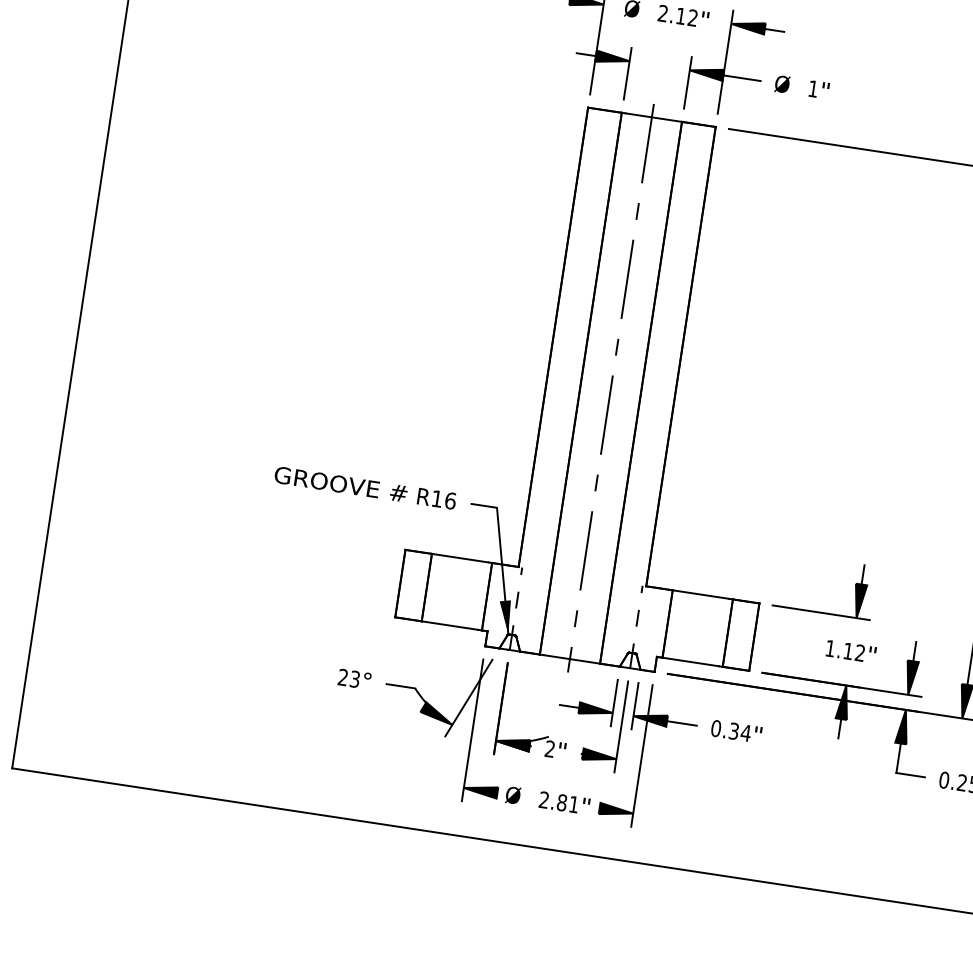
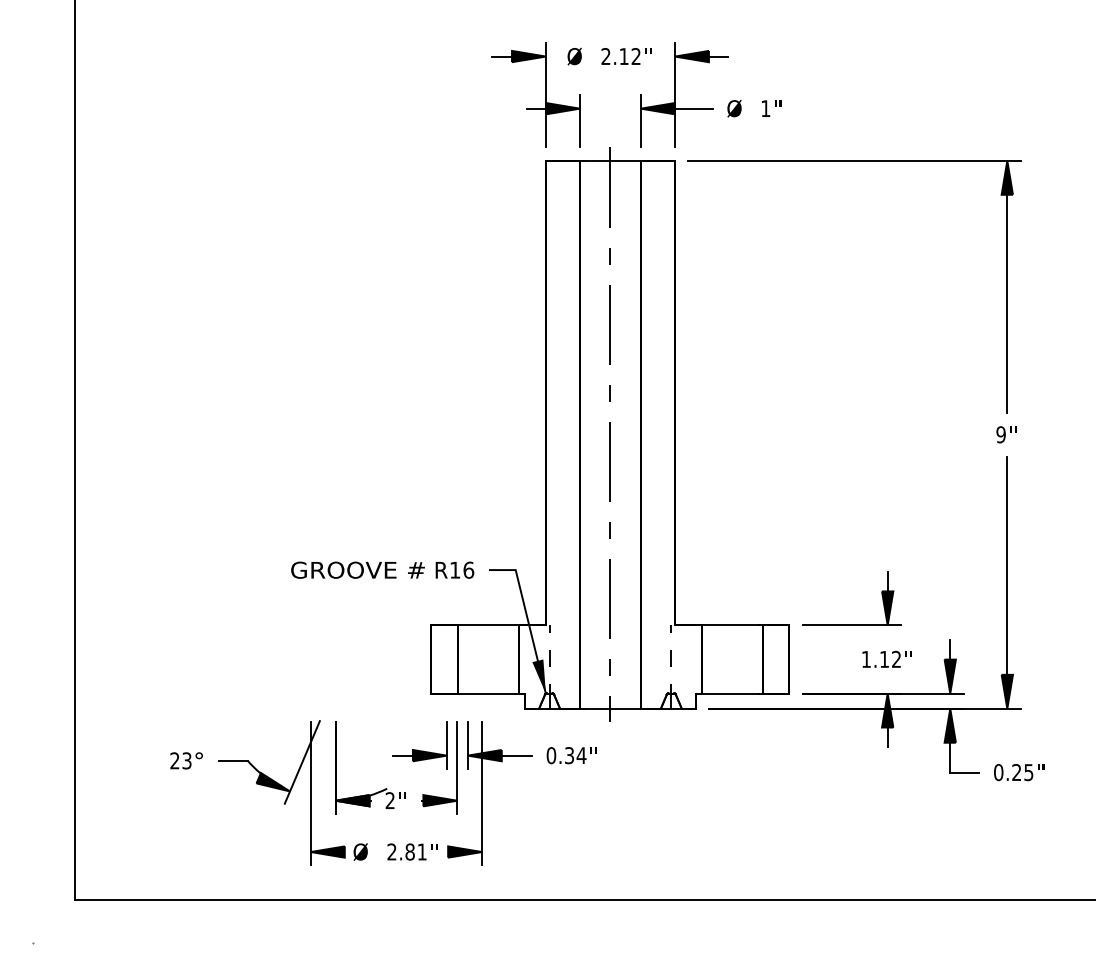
part: (544, 739) -> (383, 792), moved

